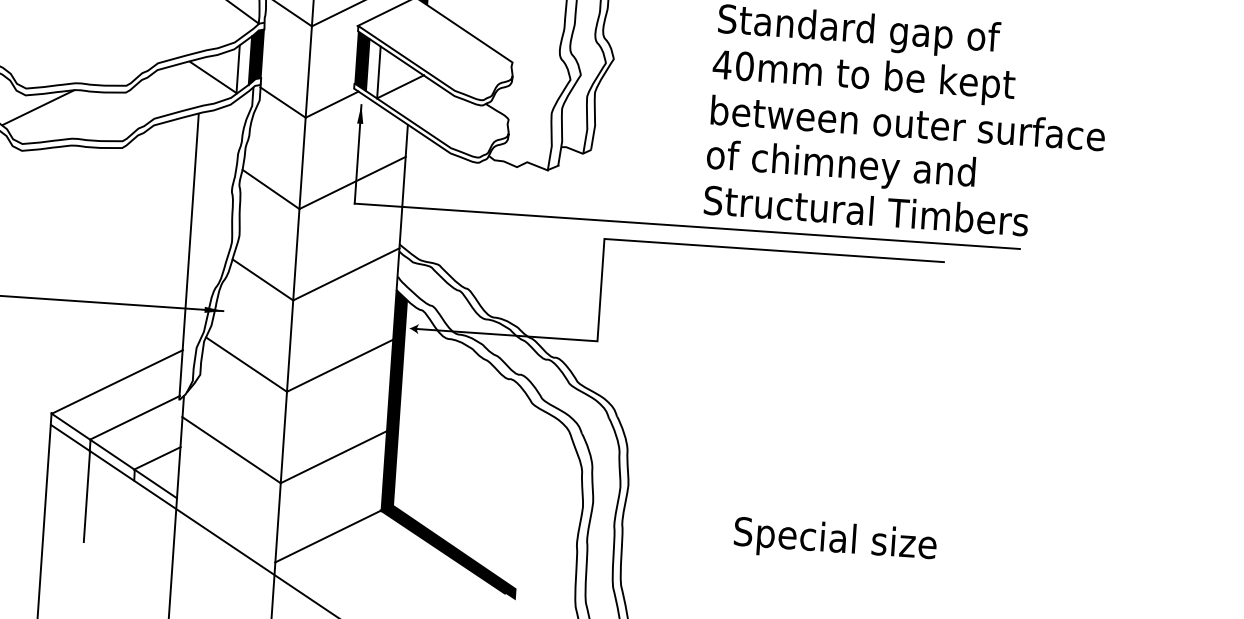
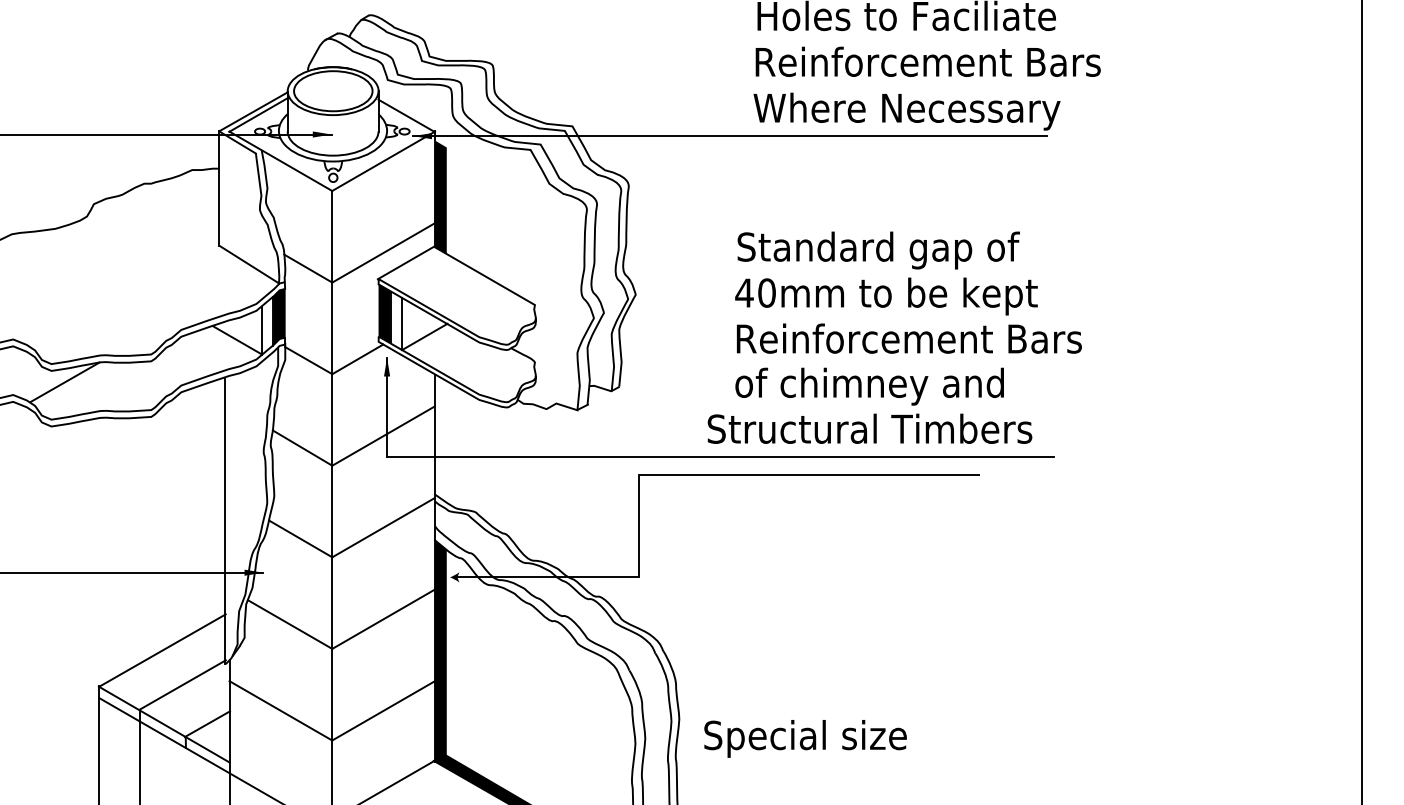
text: (907, 123) -> (933, 338), between outer surface -> Reinforcement Bars
text: (865, 210) -> (869, 428), moved
text: (835, 541) -> (805, 738), moved

